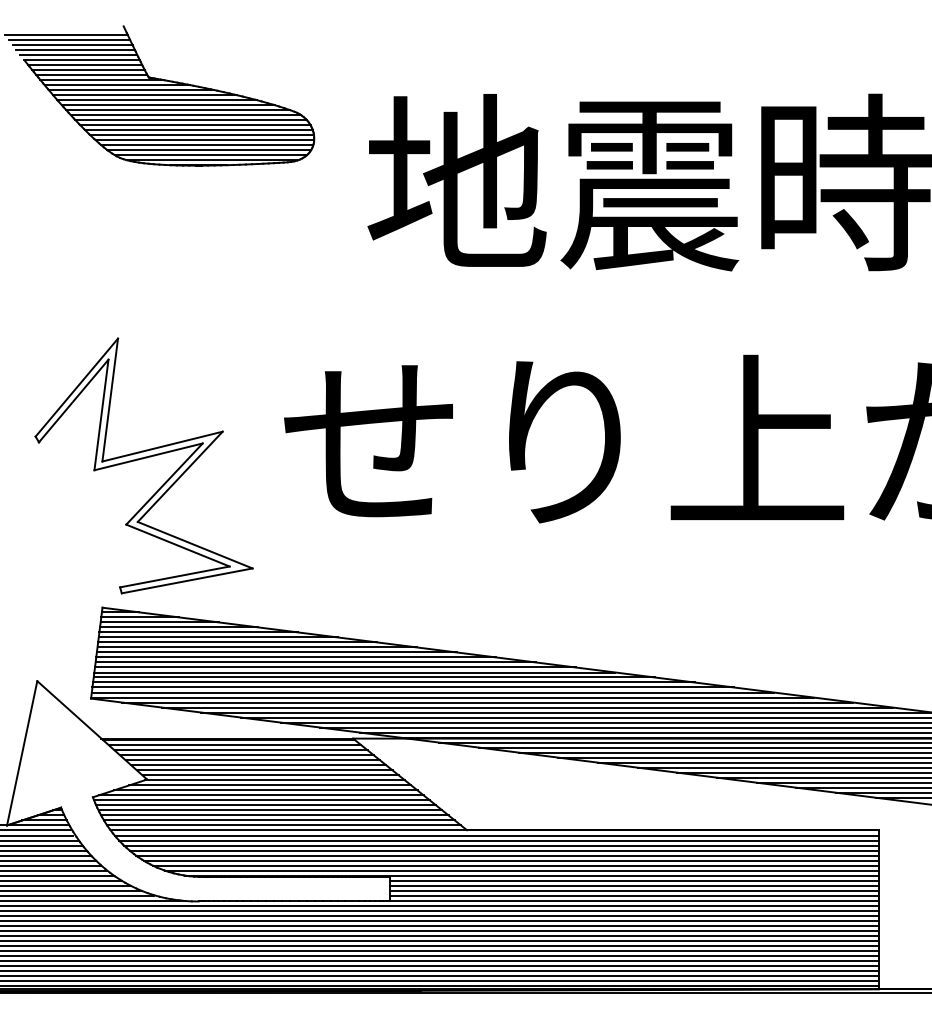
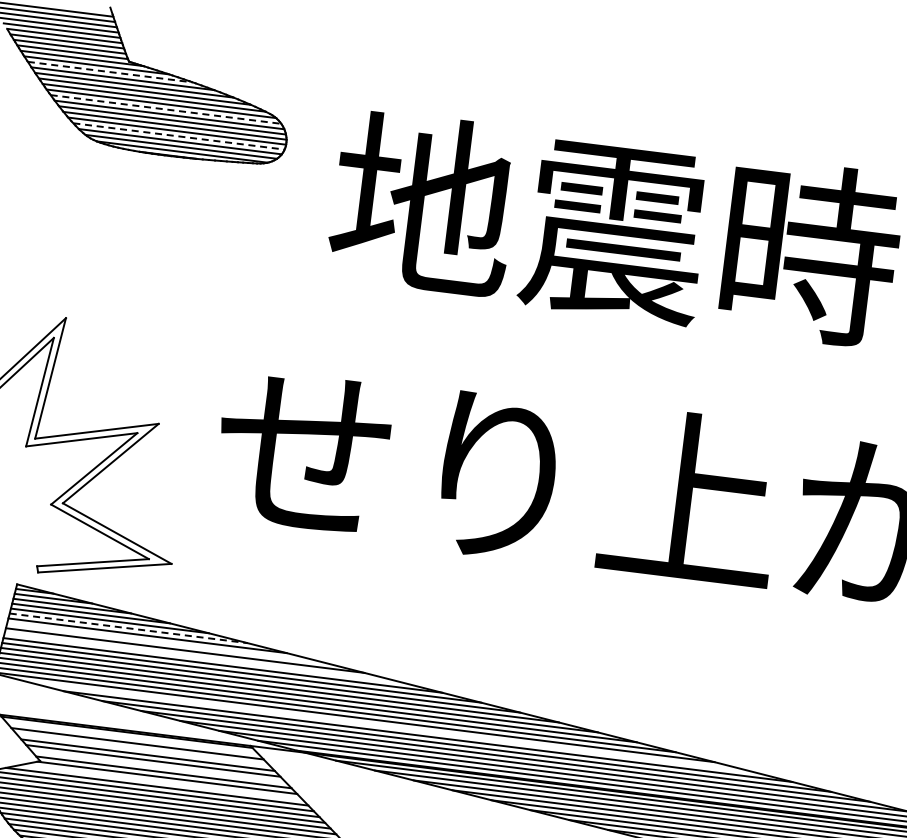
line: (131, 90) -> (110, 72), solid -> dashed
line: (191, 120) -> (166, 109), solid -> dashed
line: (207, 145) -> (179, 136), solid -> dashed
line: (218, 637) -> (129, 628), solid -> dashed
line: (256, 647) -> (165, 643), removed
line: (296, 657) -> (204, 658), removed
line: (487, 702) -> (389, 726), removed
line: (234, 745) -> (131, 738), removed
line: (246, 755) -> (142, 749), removed
line: (264, 770) -> (158, 766), removed
line: (270, 785) -> (162, 782), removed

